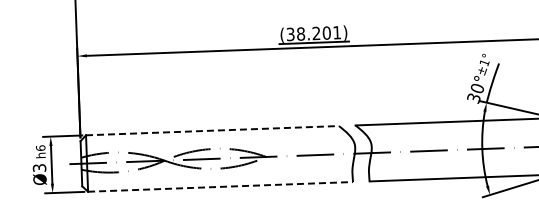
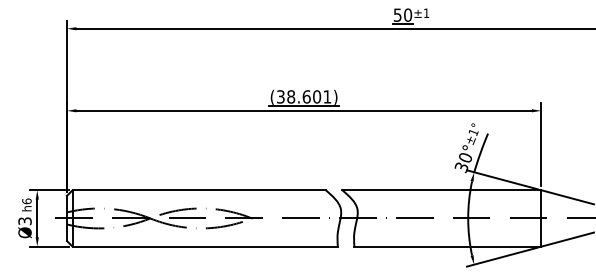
text: (316, 33) -> (306, 96), (38.201) -> (38.601)
line: (212, 130) -> (199, 190), dashed -> solid
line: (220, 186) -> (205, 246), dashed -> solid

